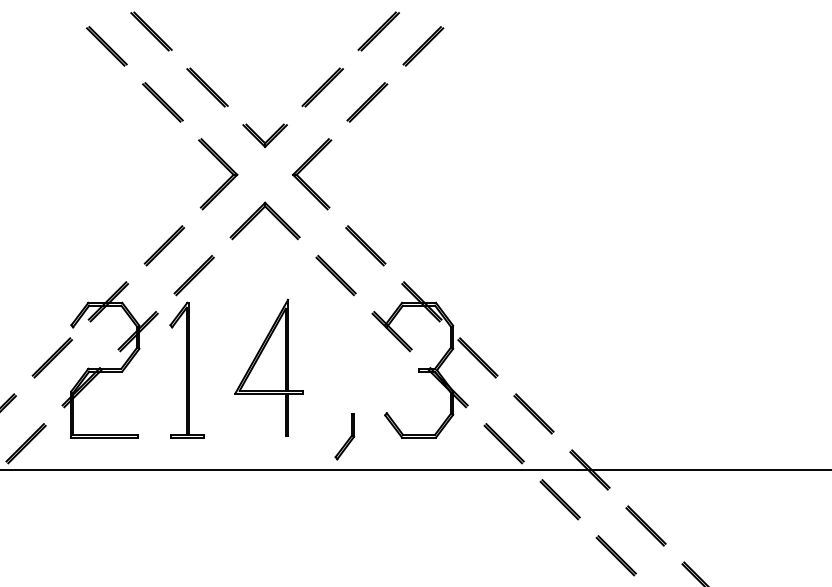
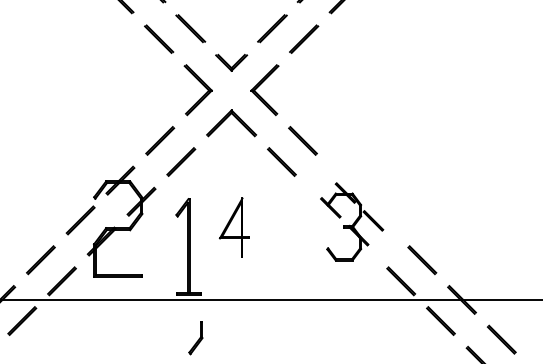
part: (434, 359) -> (351, 221), size x0.7
part: (268, 367) -> (233, 227), size x0.6
part: (186, 369) -> (187, 246), moved
part: (344, 436) -> (195, 337), moved

